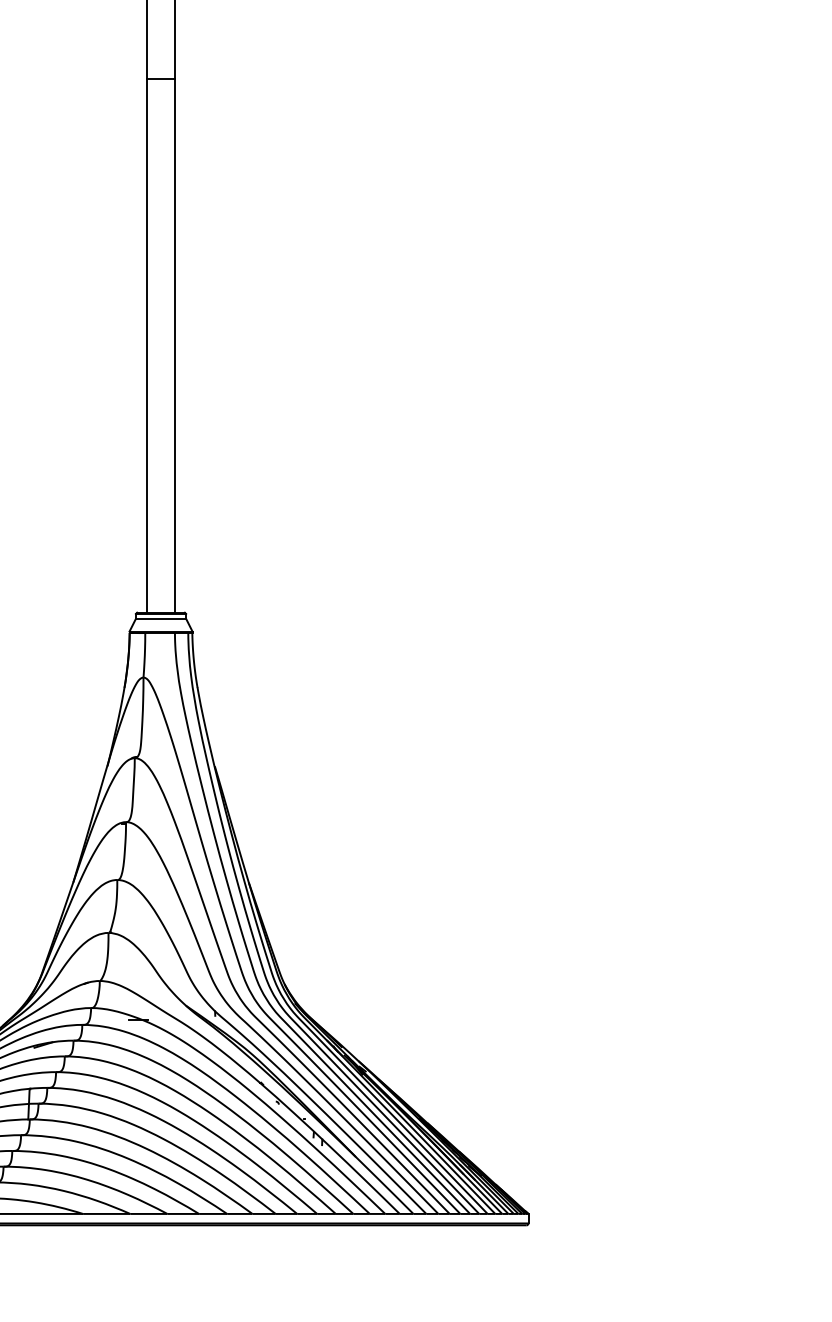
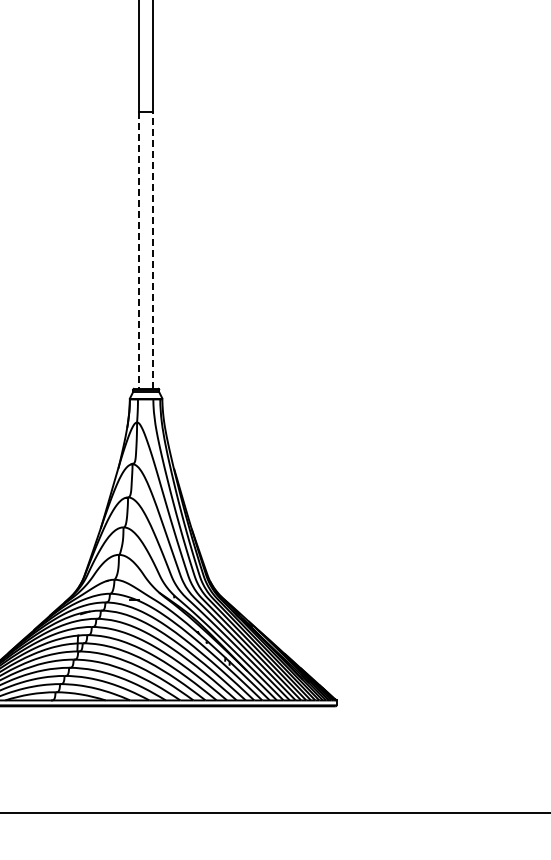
line: (175, 345) -> (153, 250), solid -> dashed
line: (146, 347) -> (138, 251), solid -> dashed

